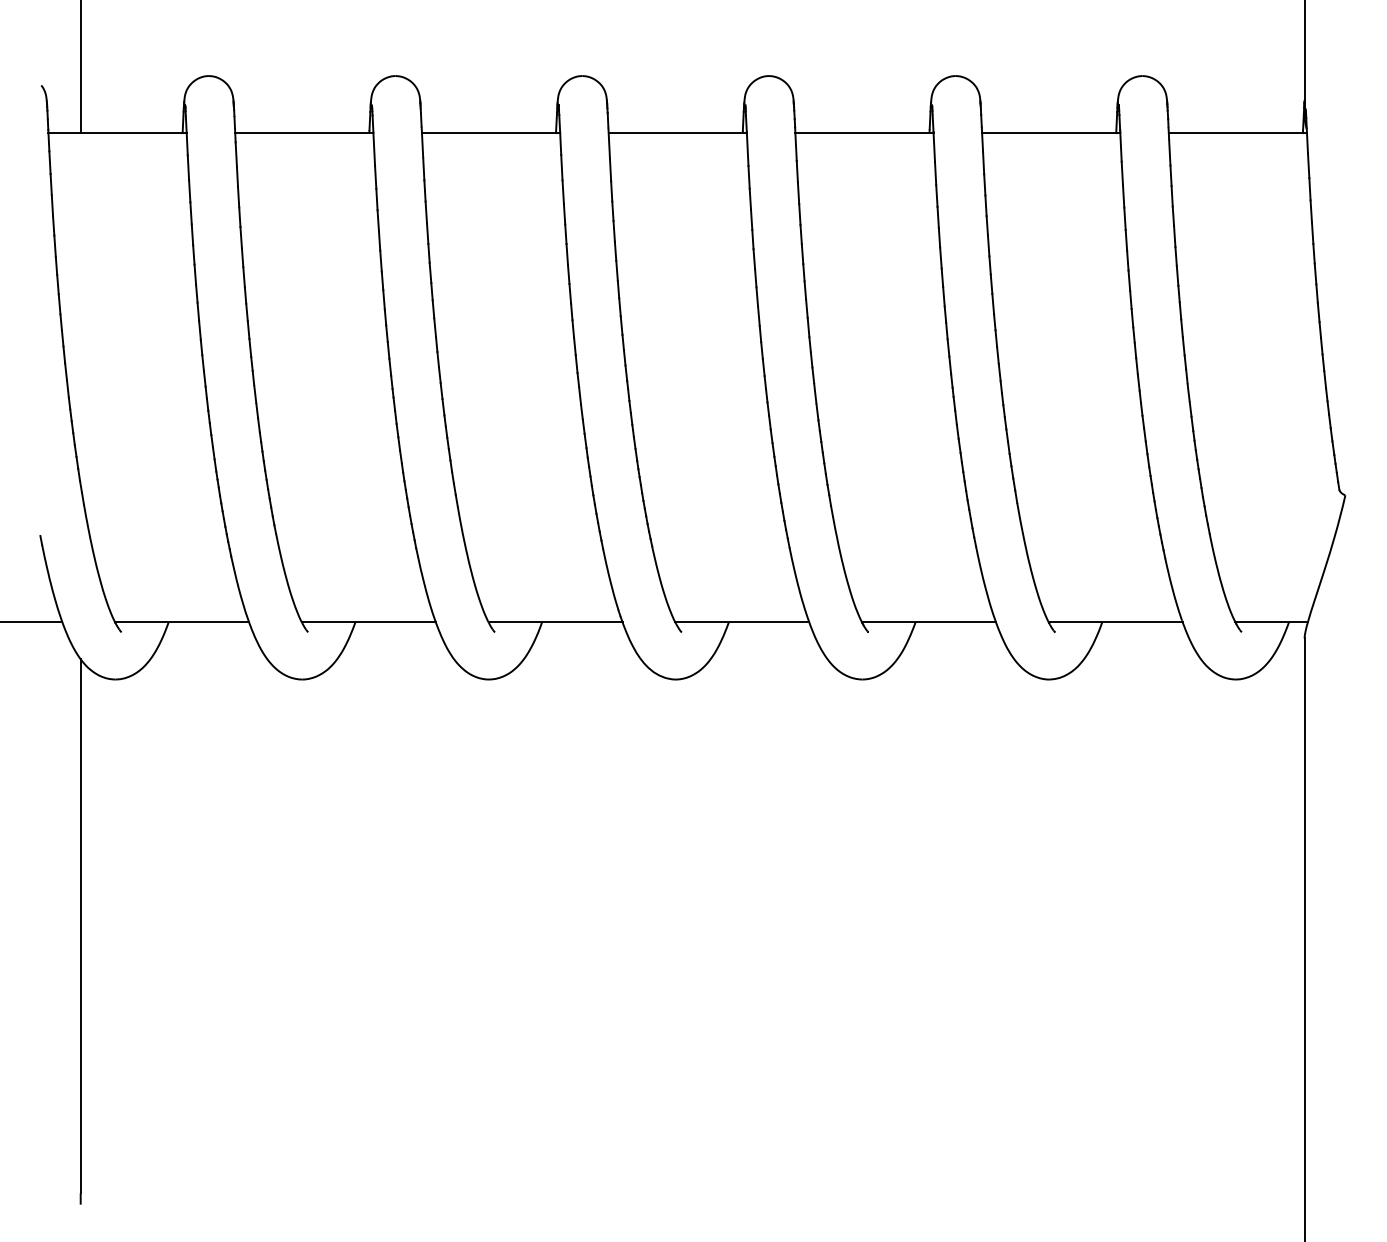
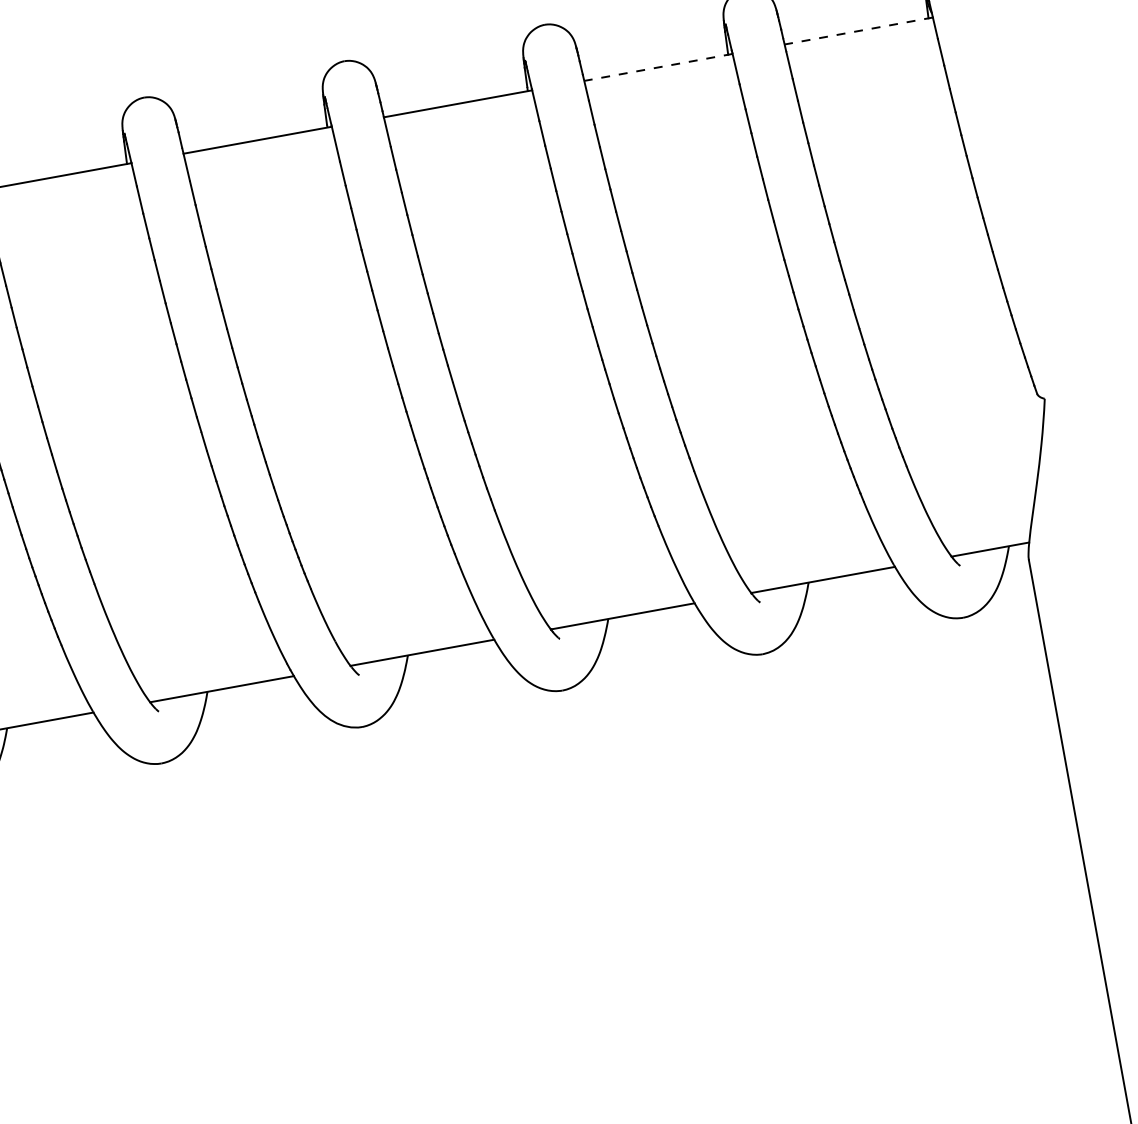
line: (1050, 133) -> (657, 67), solid -> dashed
line: (1237, 133) -> (858, 31), solid -> dashed

